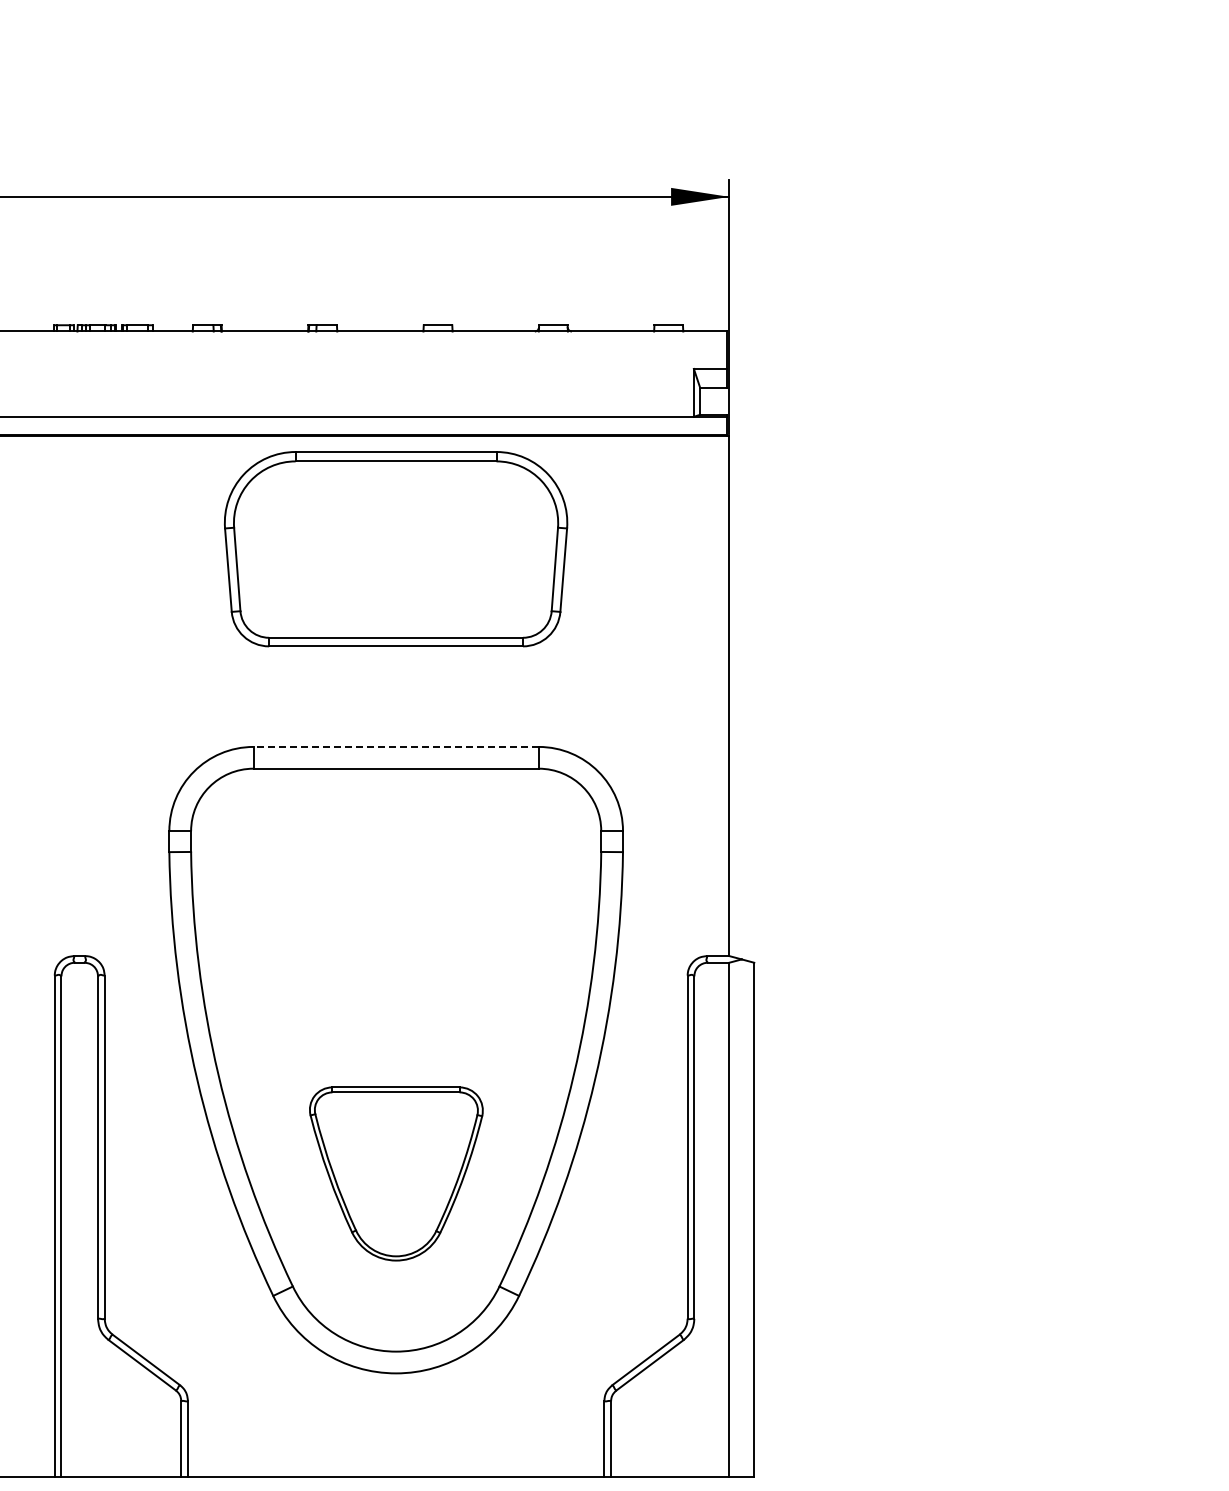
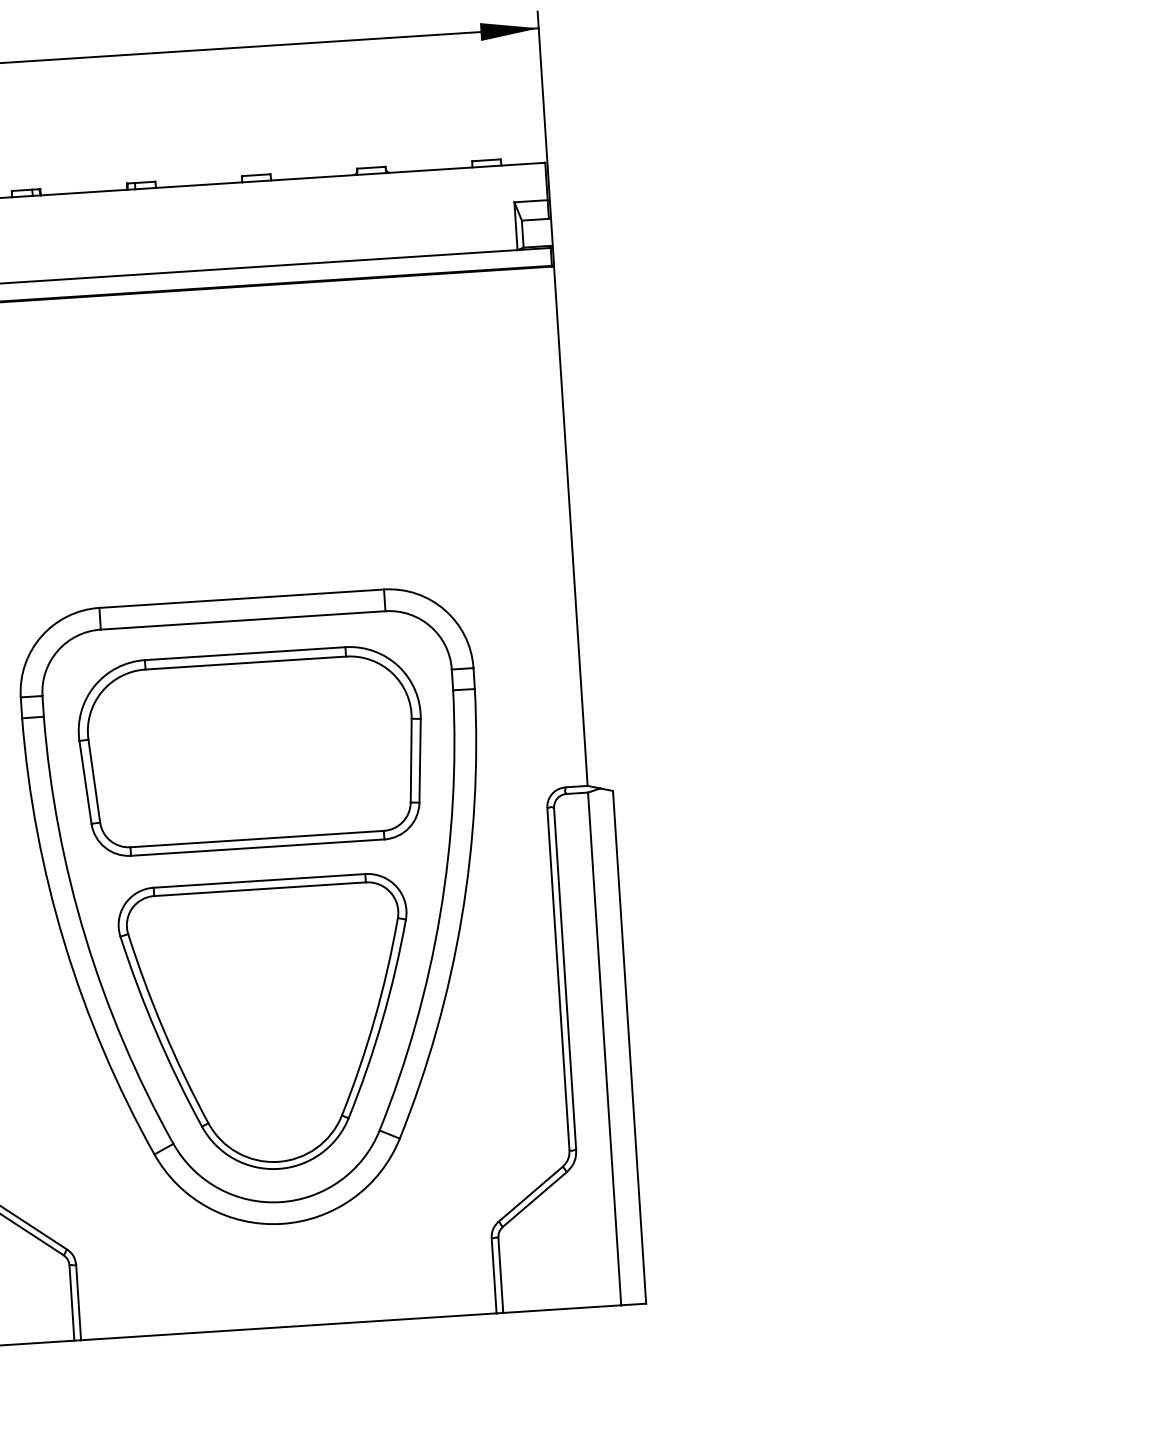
part: (396, 549) -> (251, 750), moved
line: (396, 746) -> (242, 598), dashed -> solid
part: (396, 1173) -> (269, 1024), size x1.67

